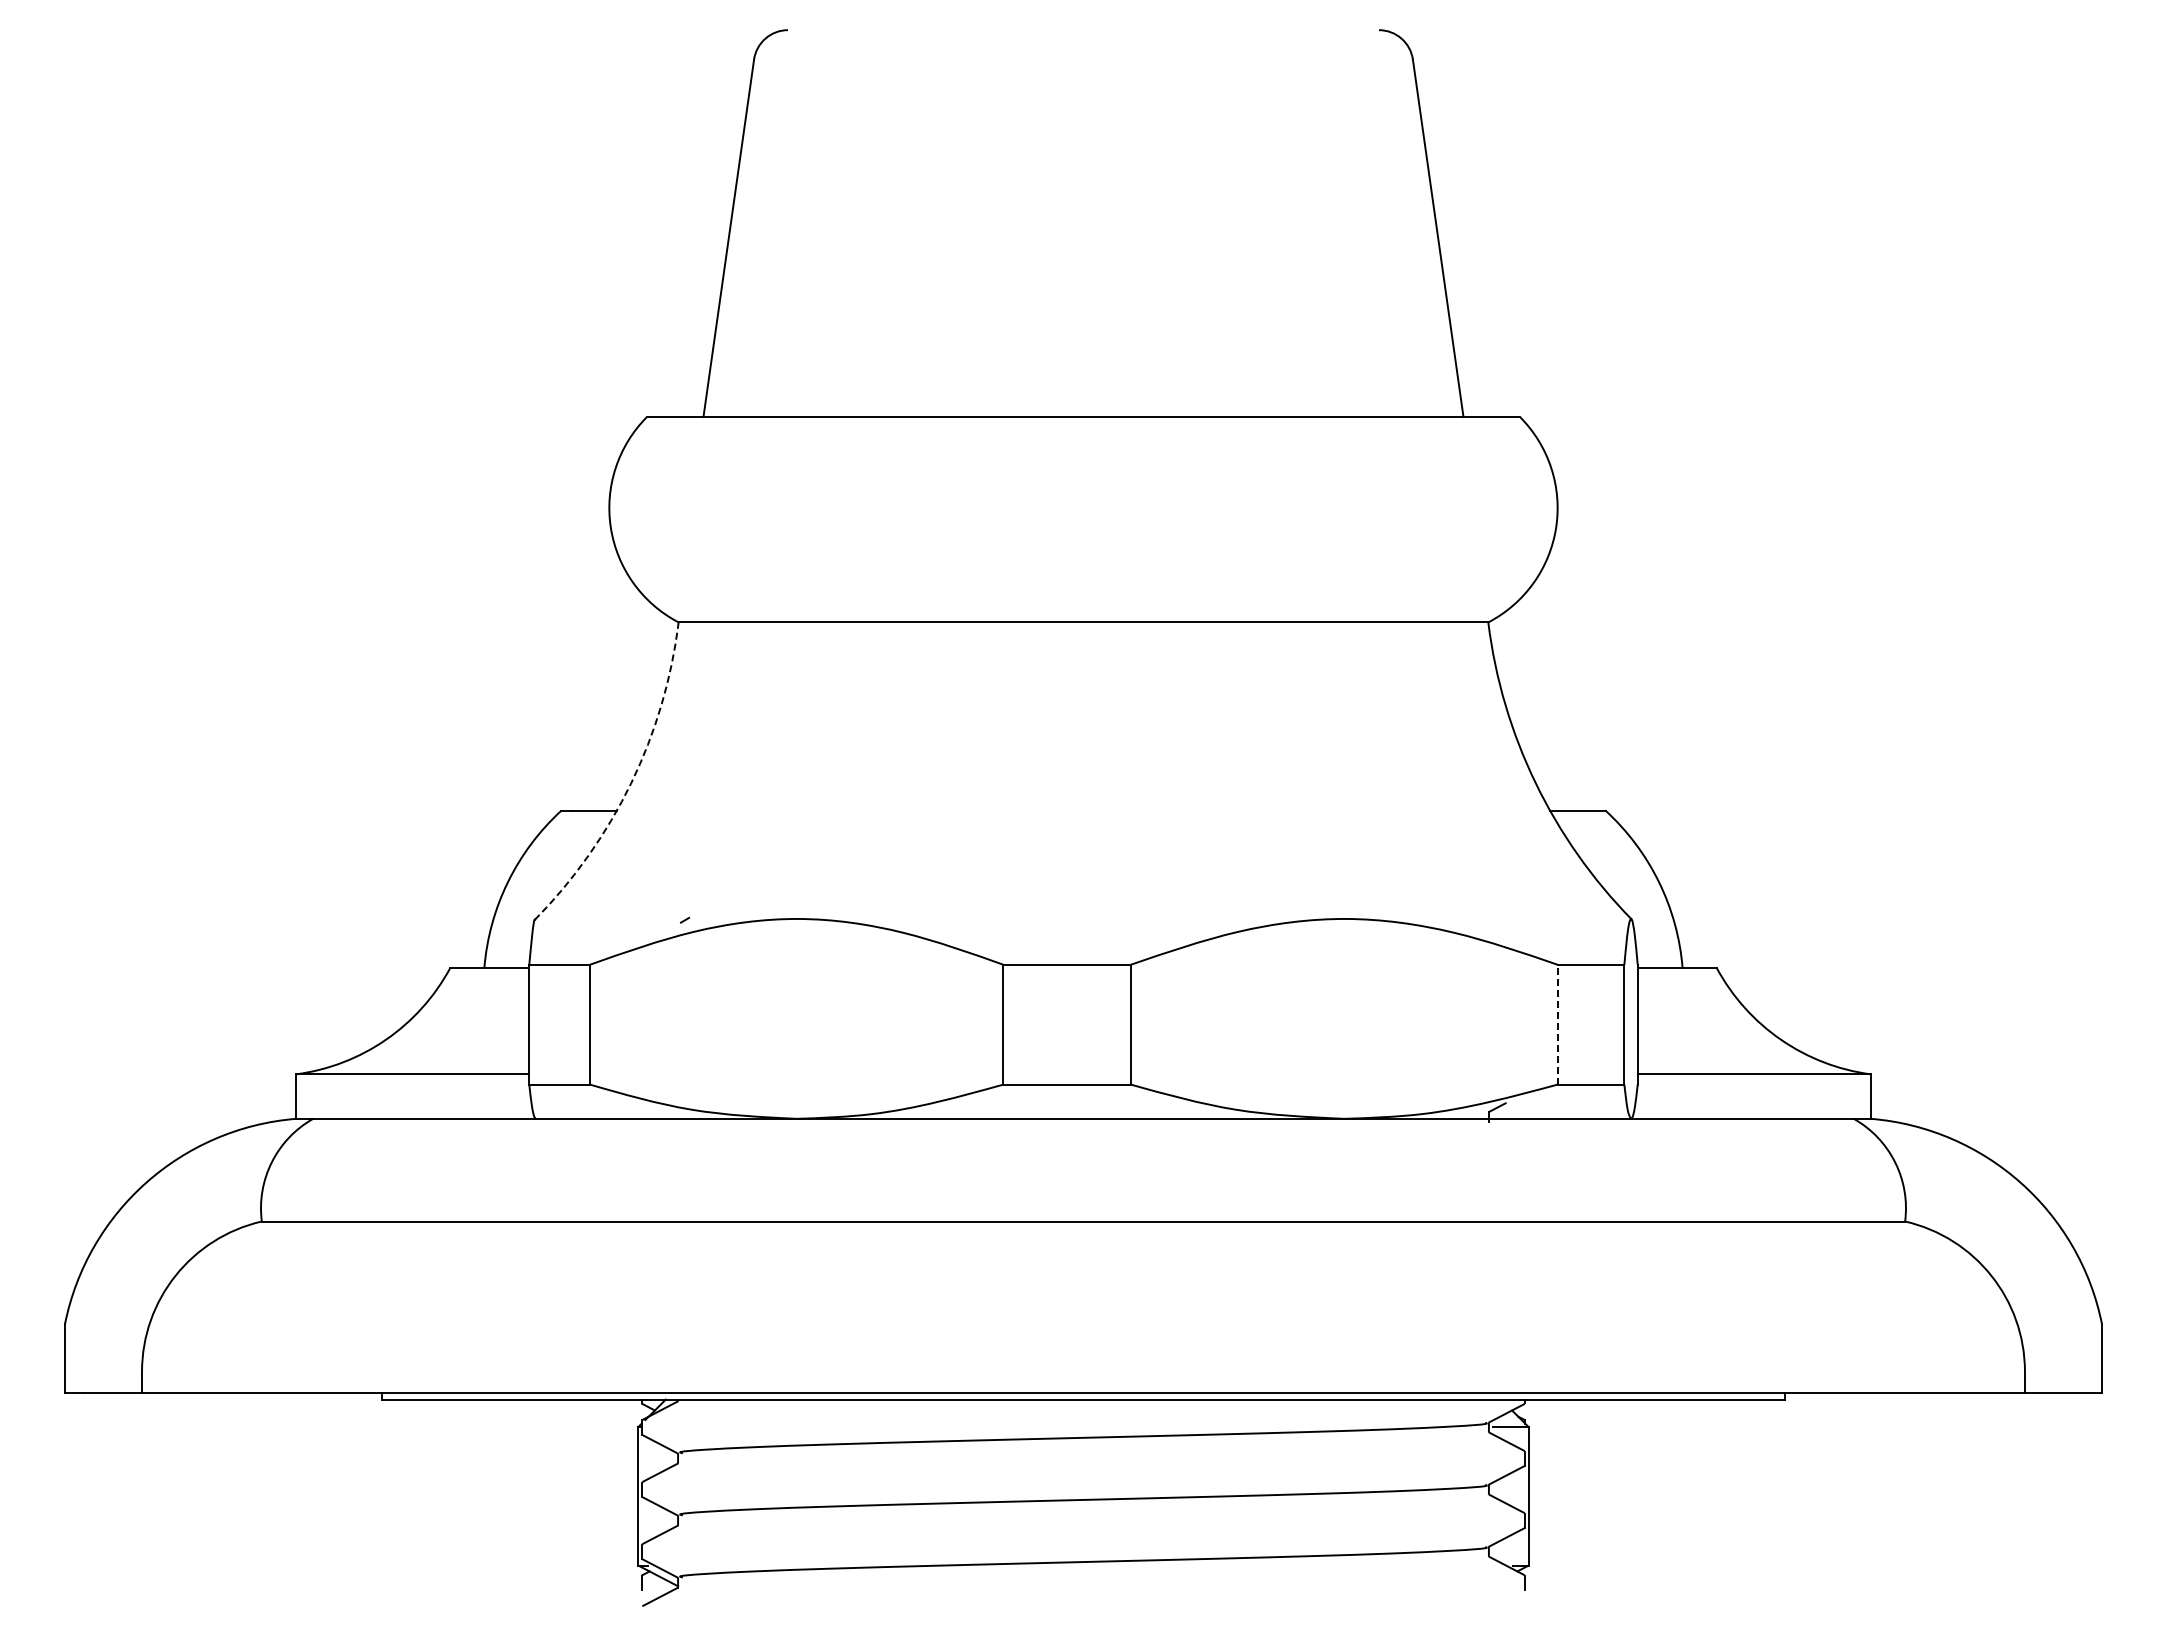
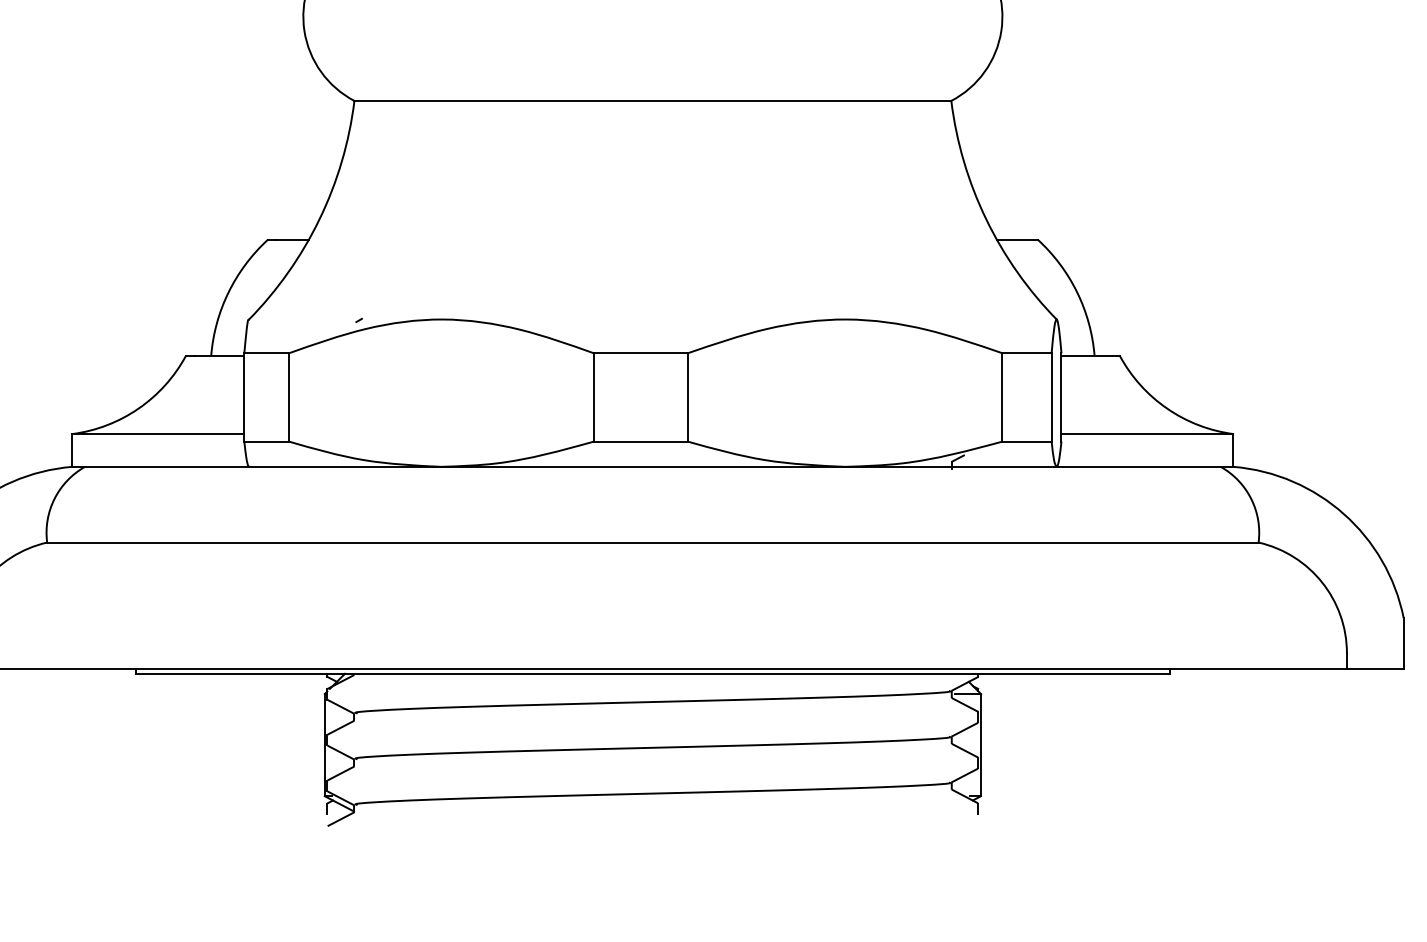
arc: (631, 783) -> (319, 219), dashed -> solid
line: (1557, 1024) -> (1002, 397), dashed -> solid

